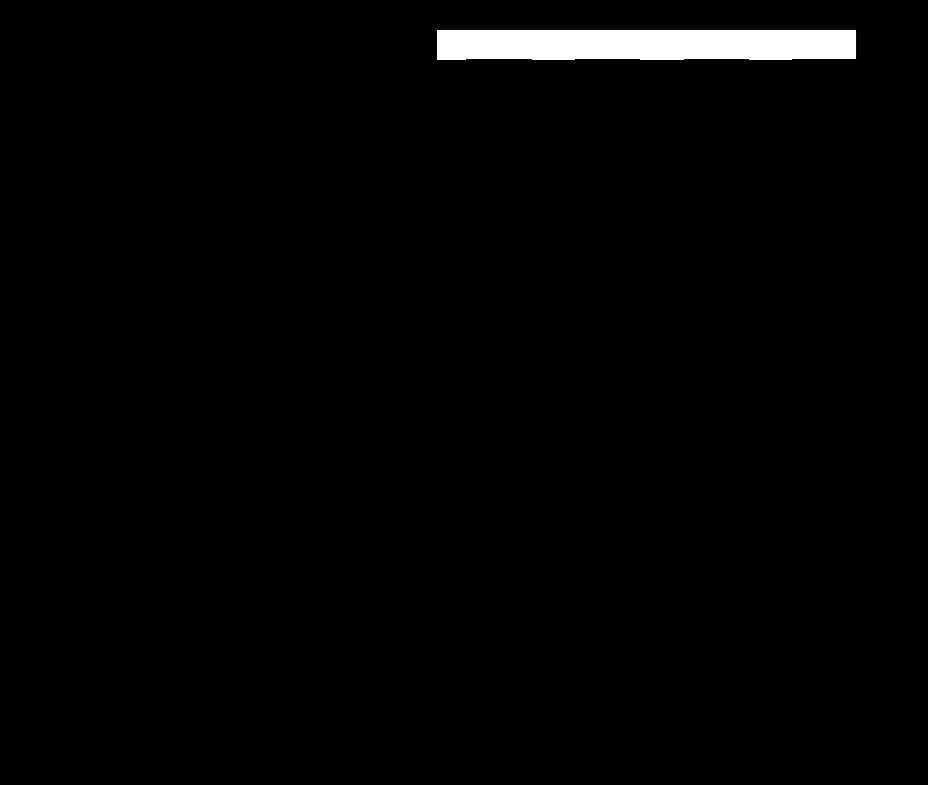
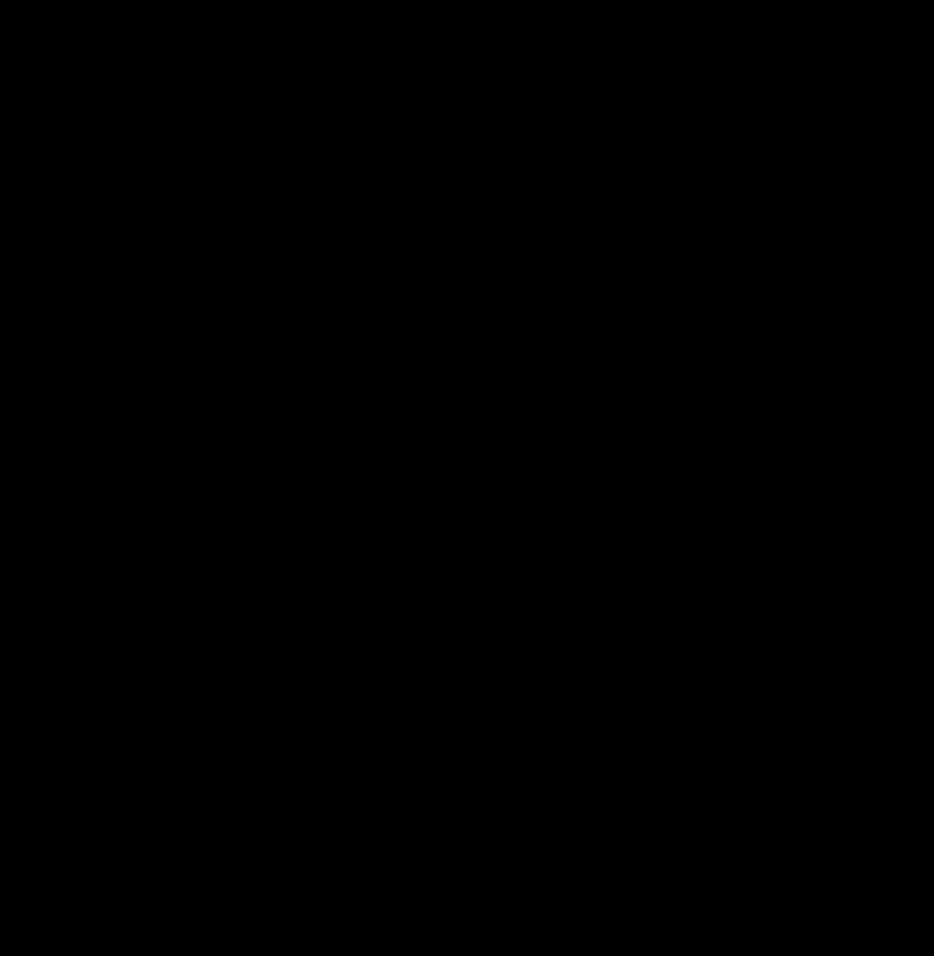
fill: (646, 44) -> (586, 35), added

